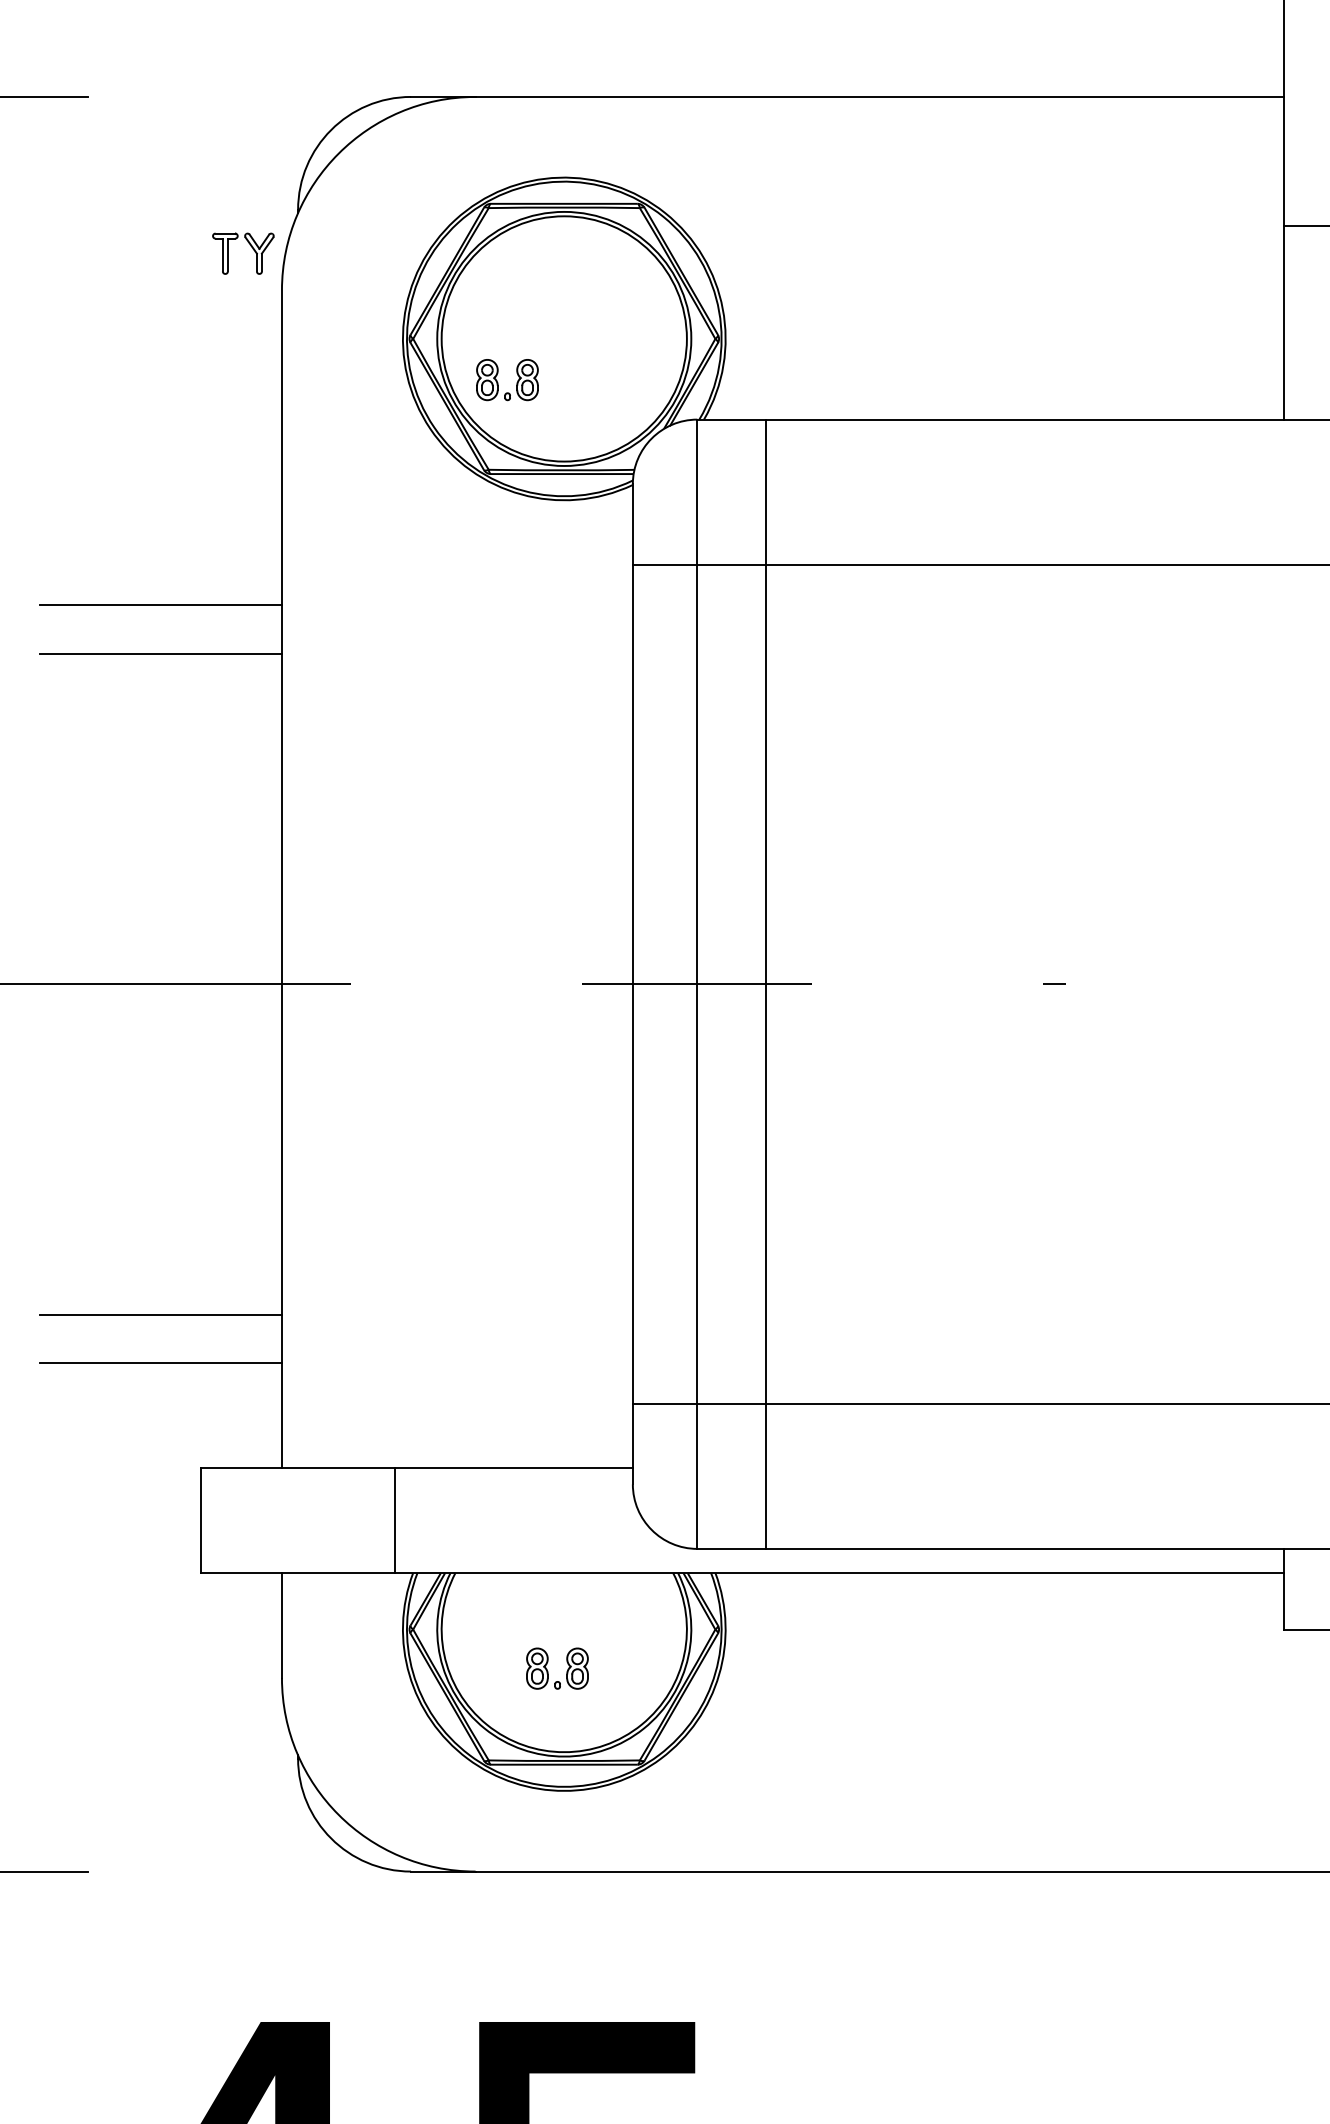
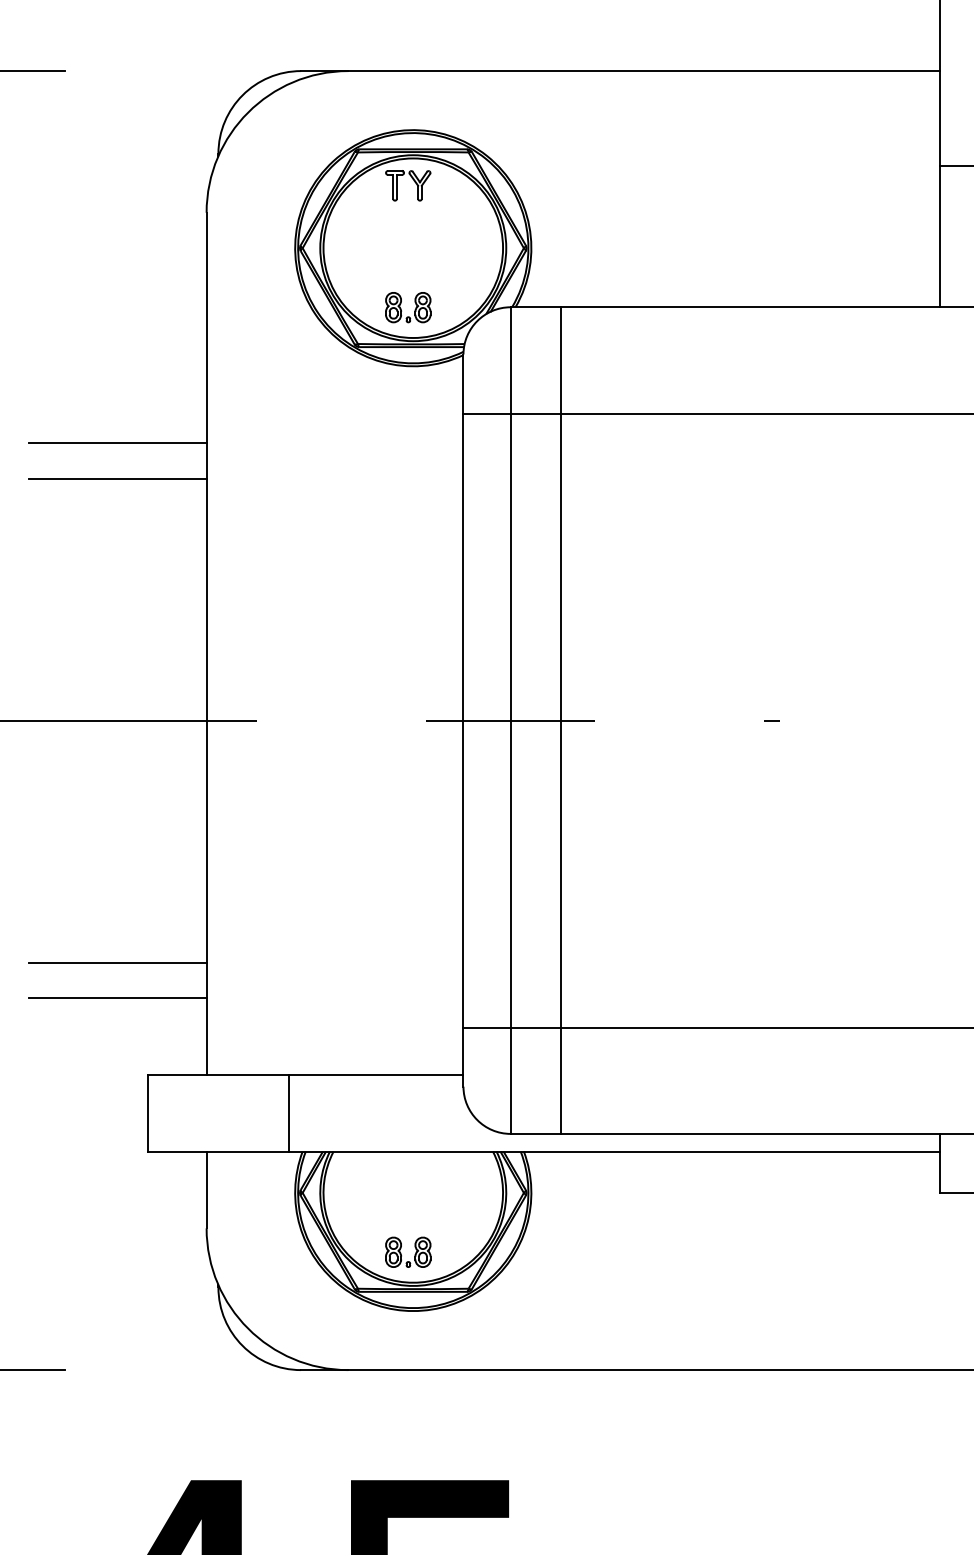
part: (252, 249) -> (414, 182), moved
part: (498, 382) -> (401, 309), moved
part: (548, 1671) -> (401, 1254), moved

